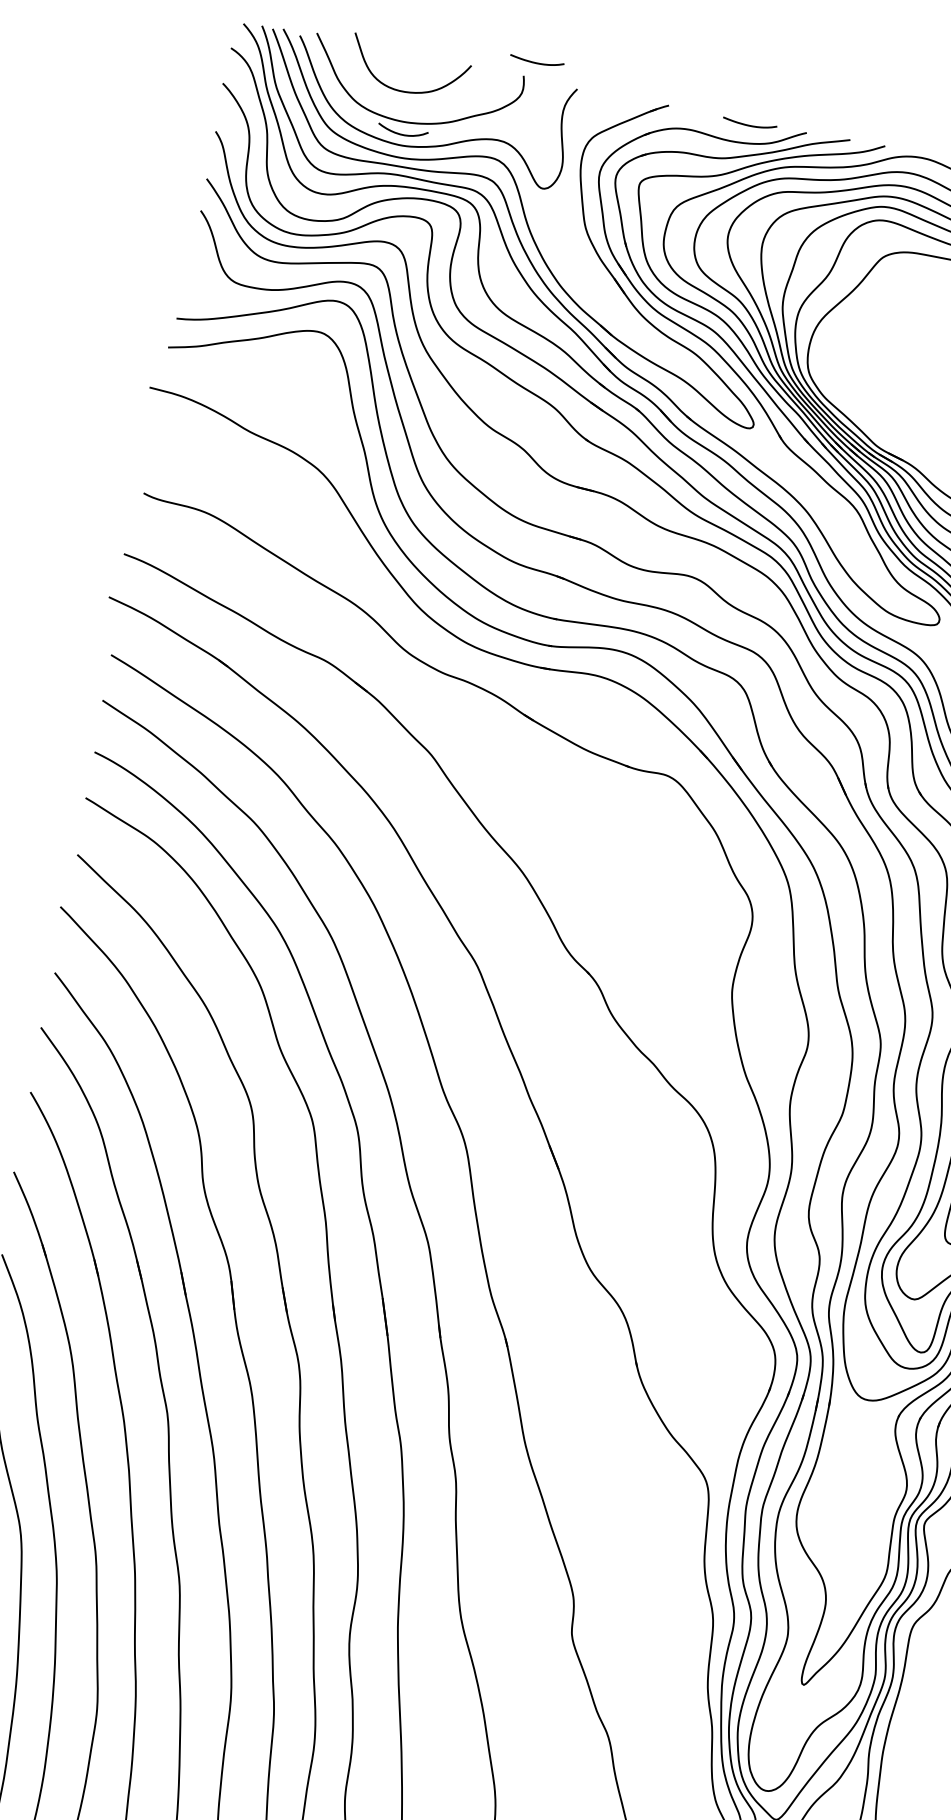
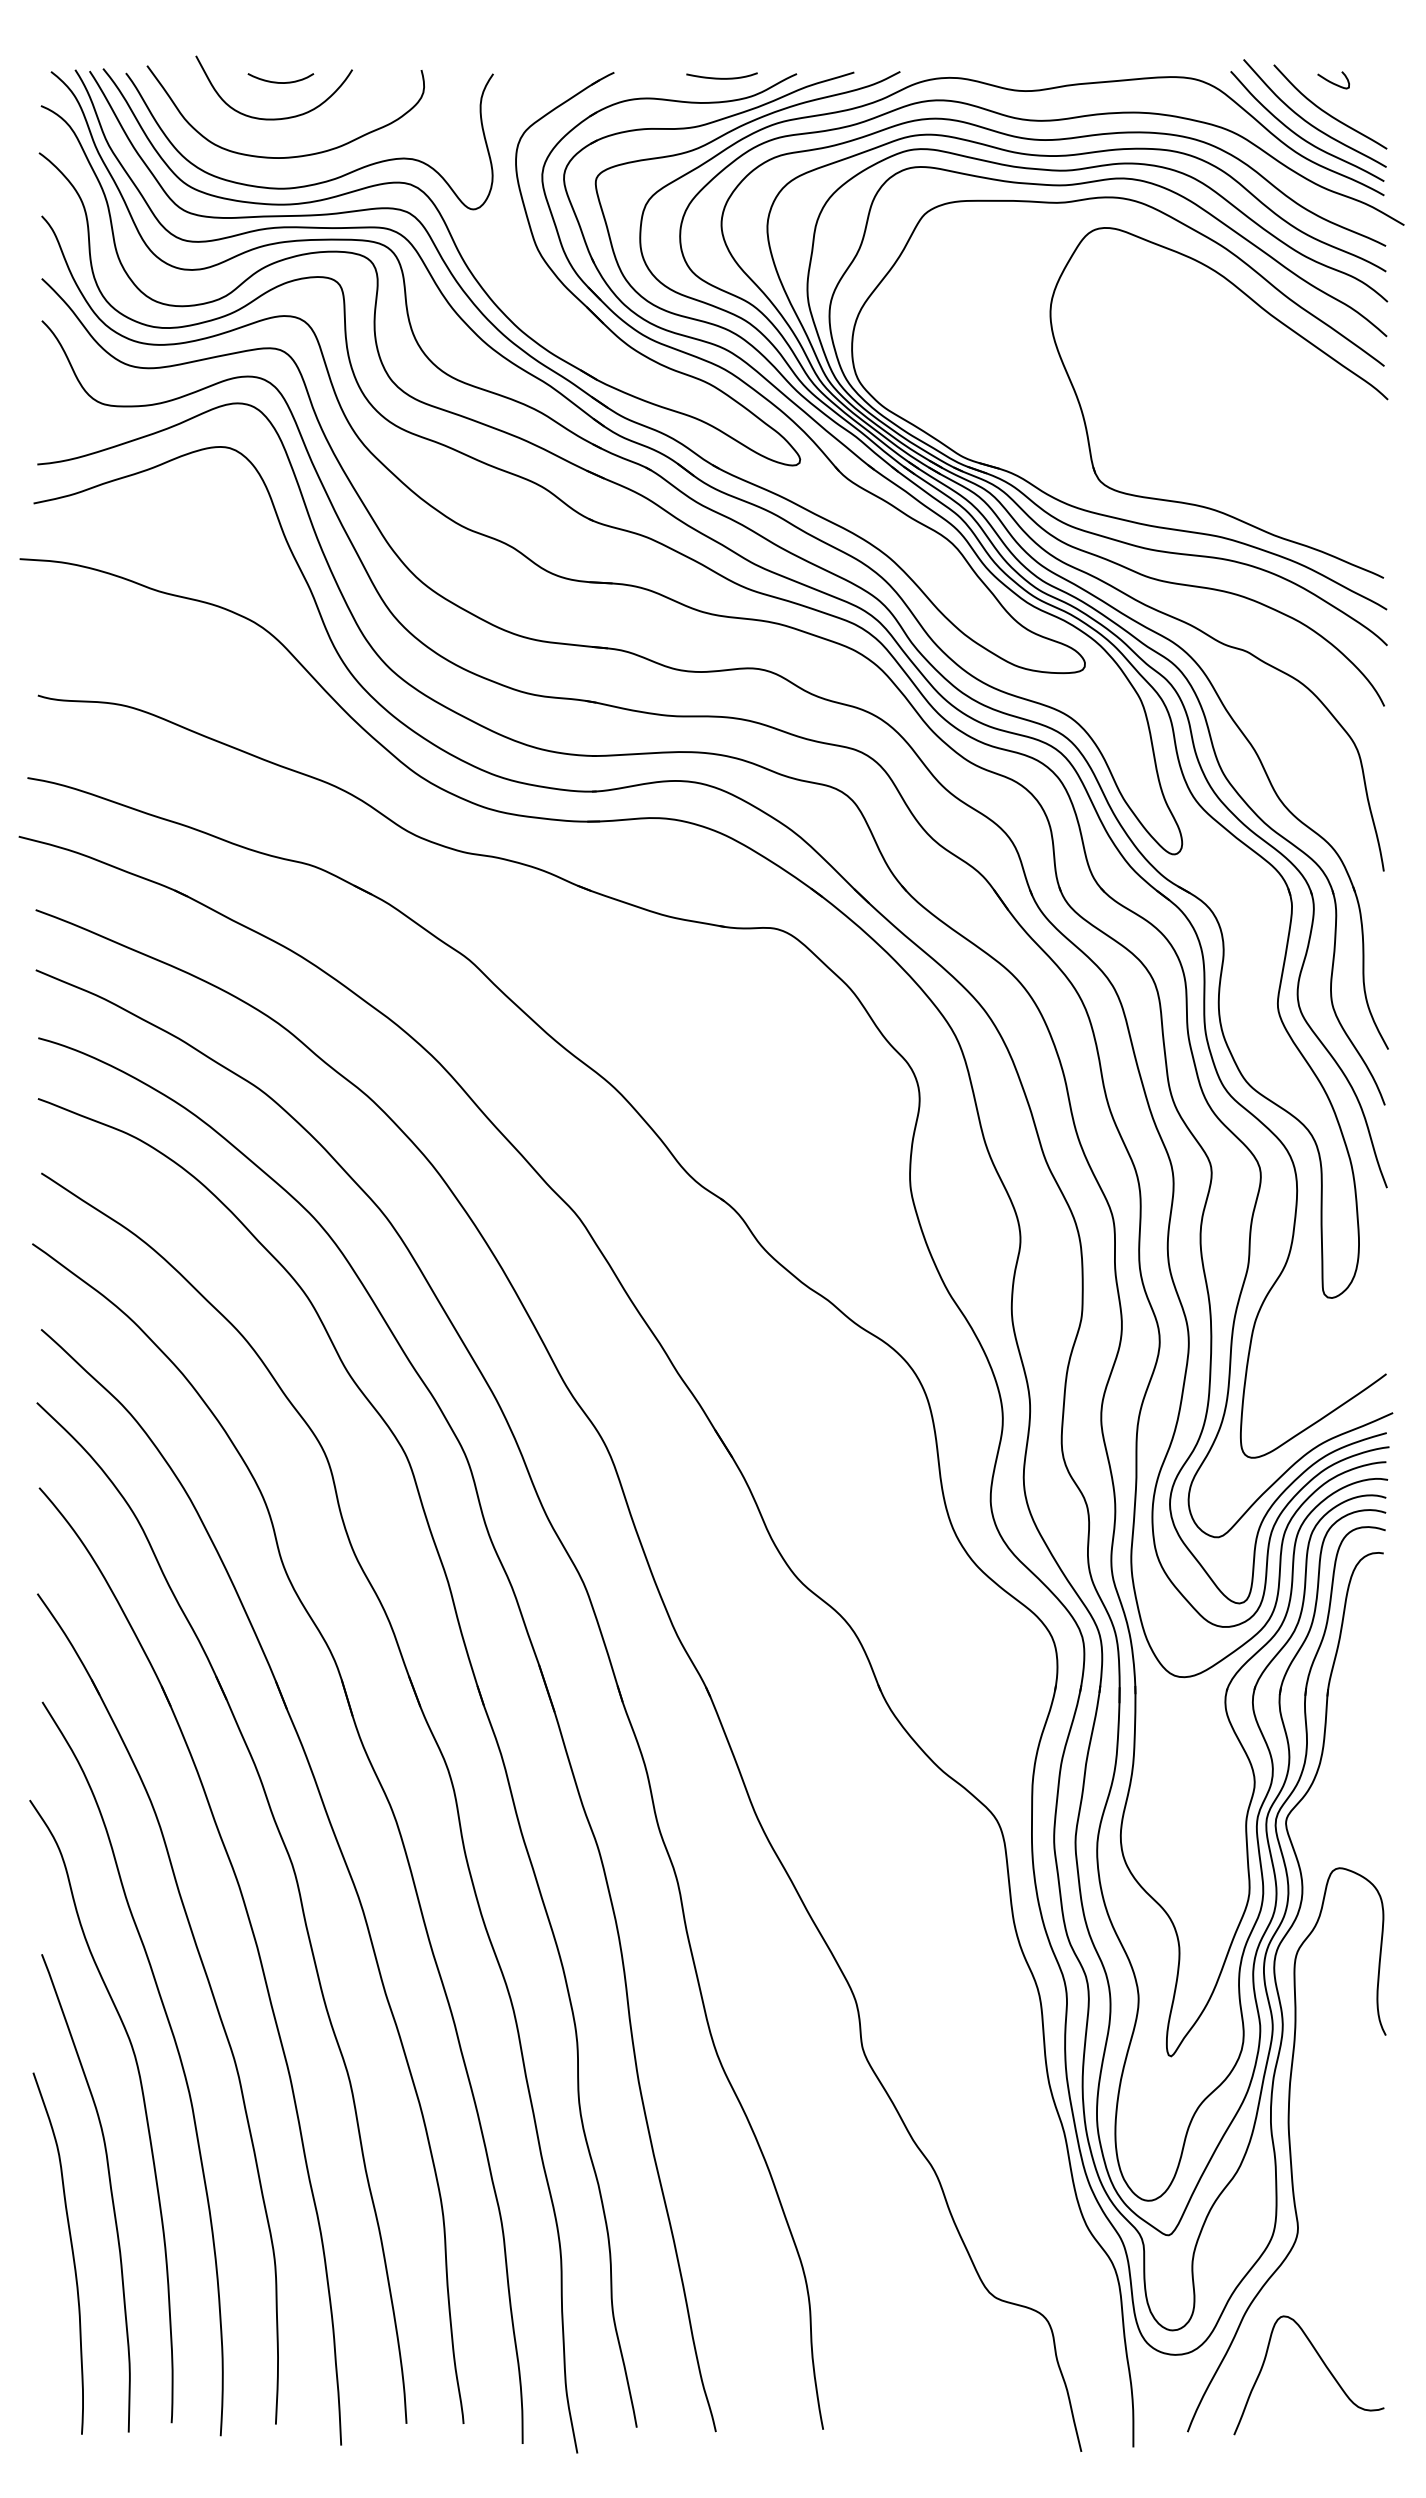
curve: (536, 62) -> (434, 49), removed
curve: (402, 134) -> (280, 82), moved

